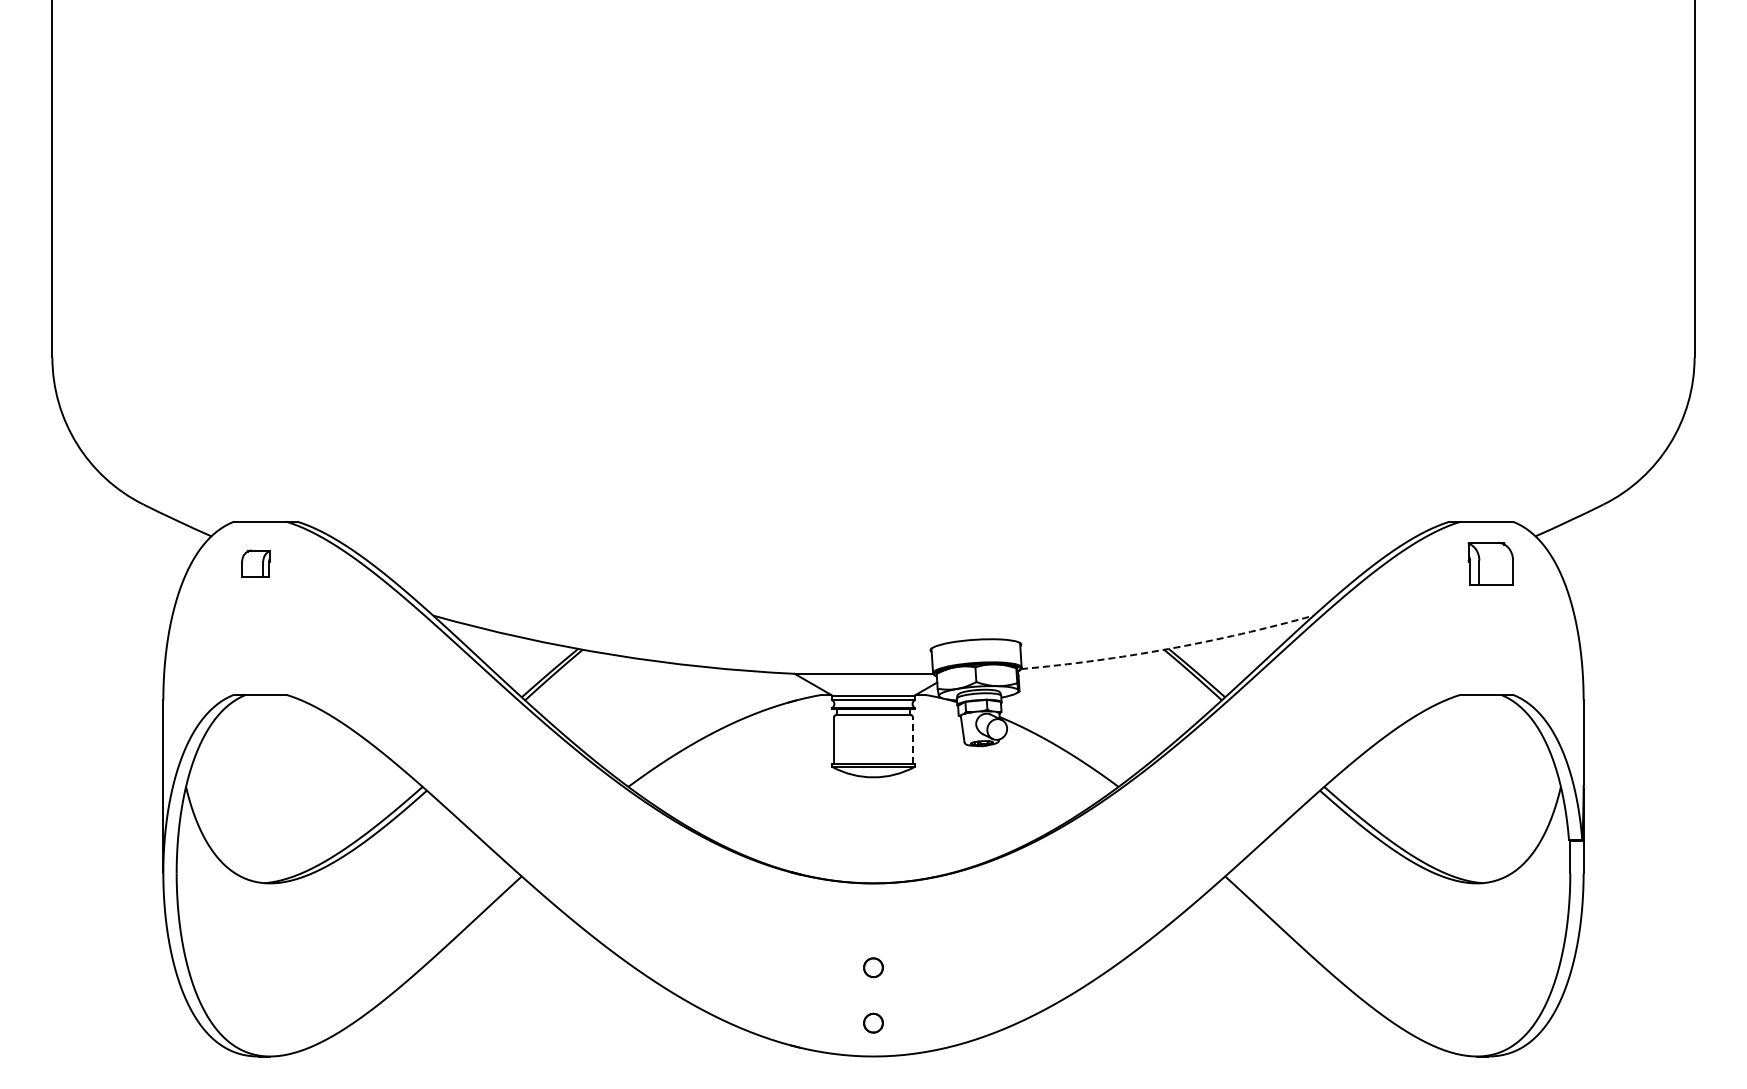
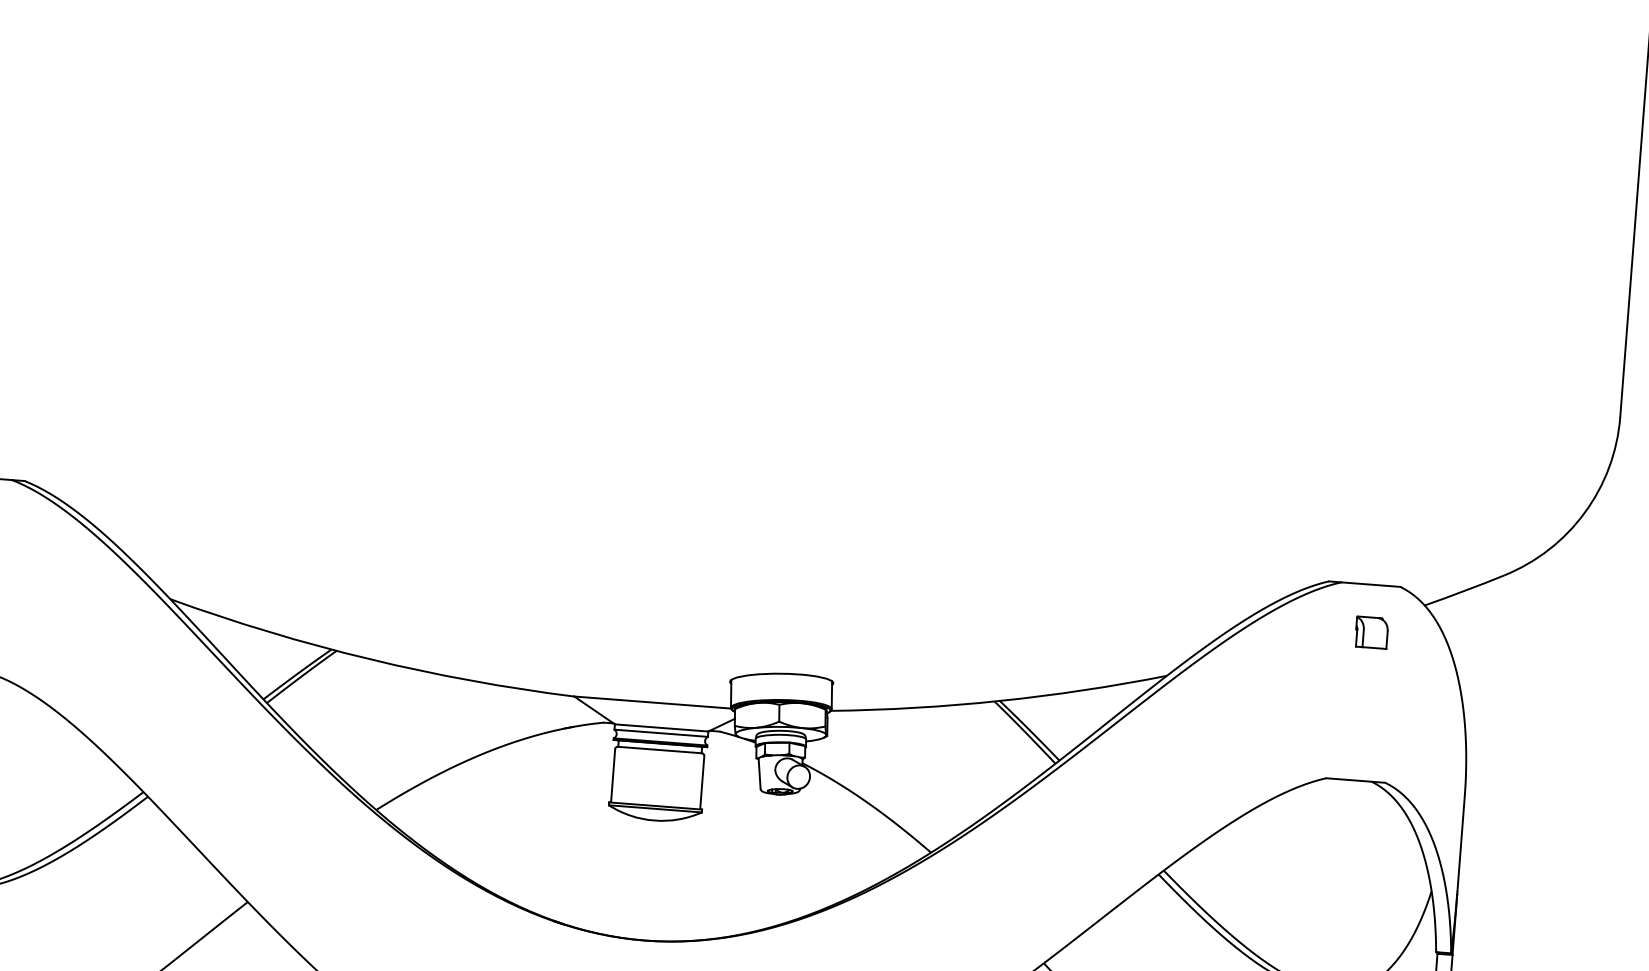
part: (1490, 563) -> (1371, 632), size x0.62
arc: (1168, 648) -> (999, 700), dashed -> solid
line: (912, 740) -> (701, 782), dashed -> solid

